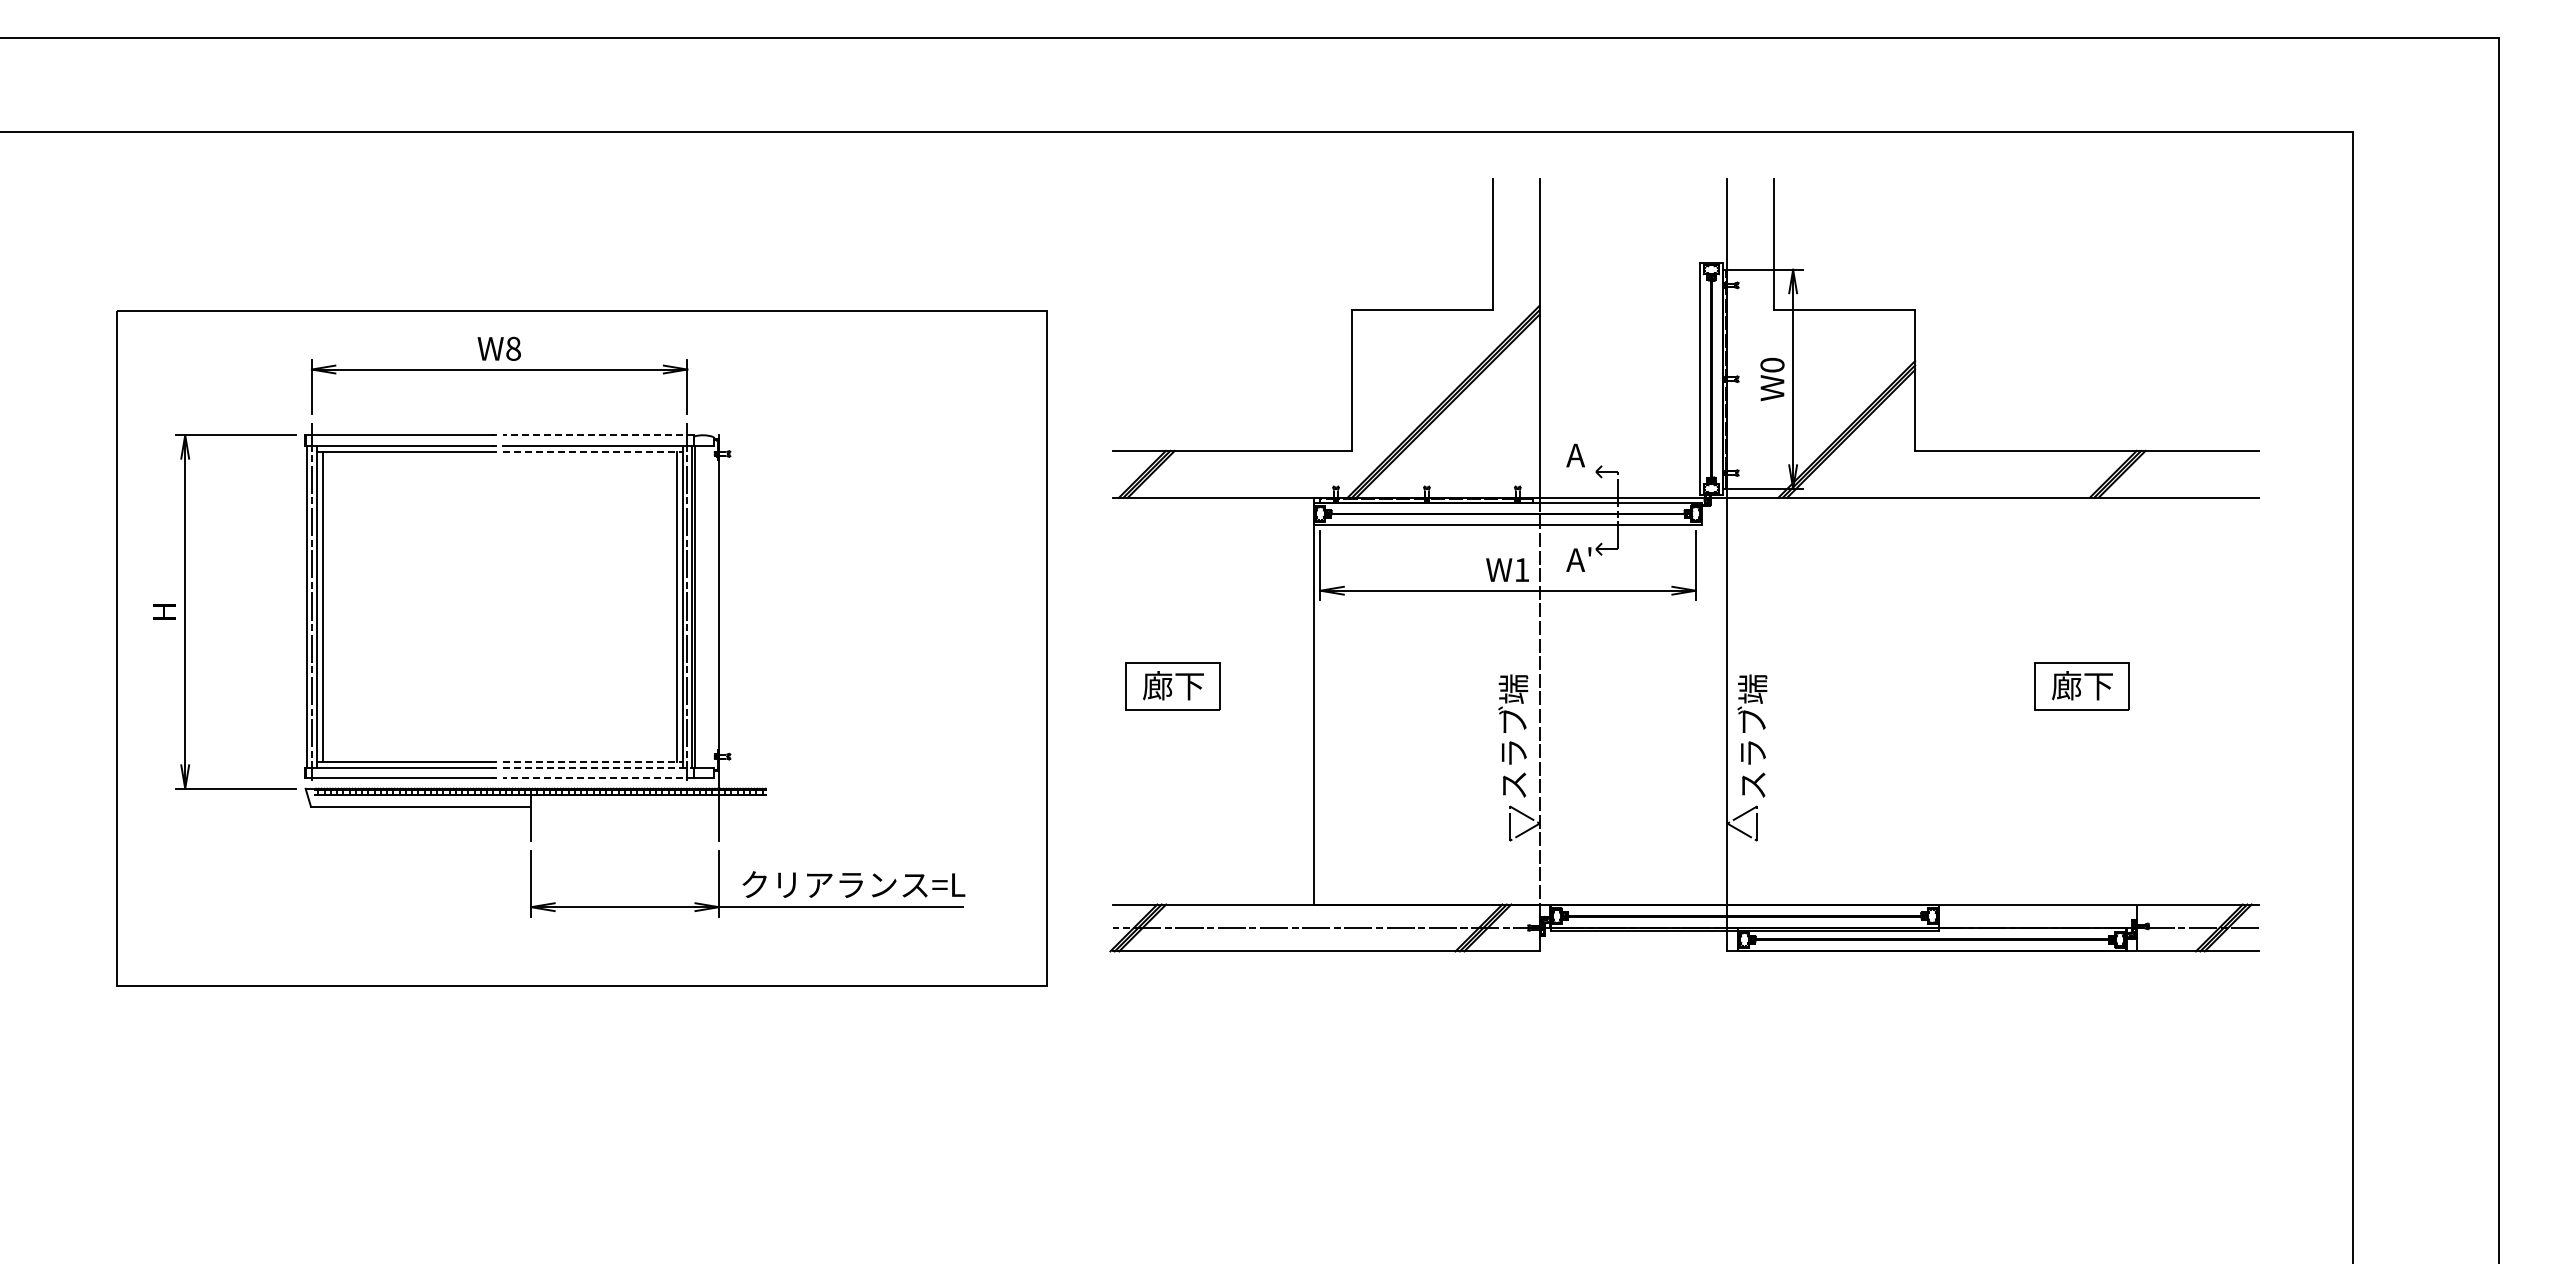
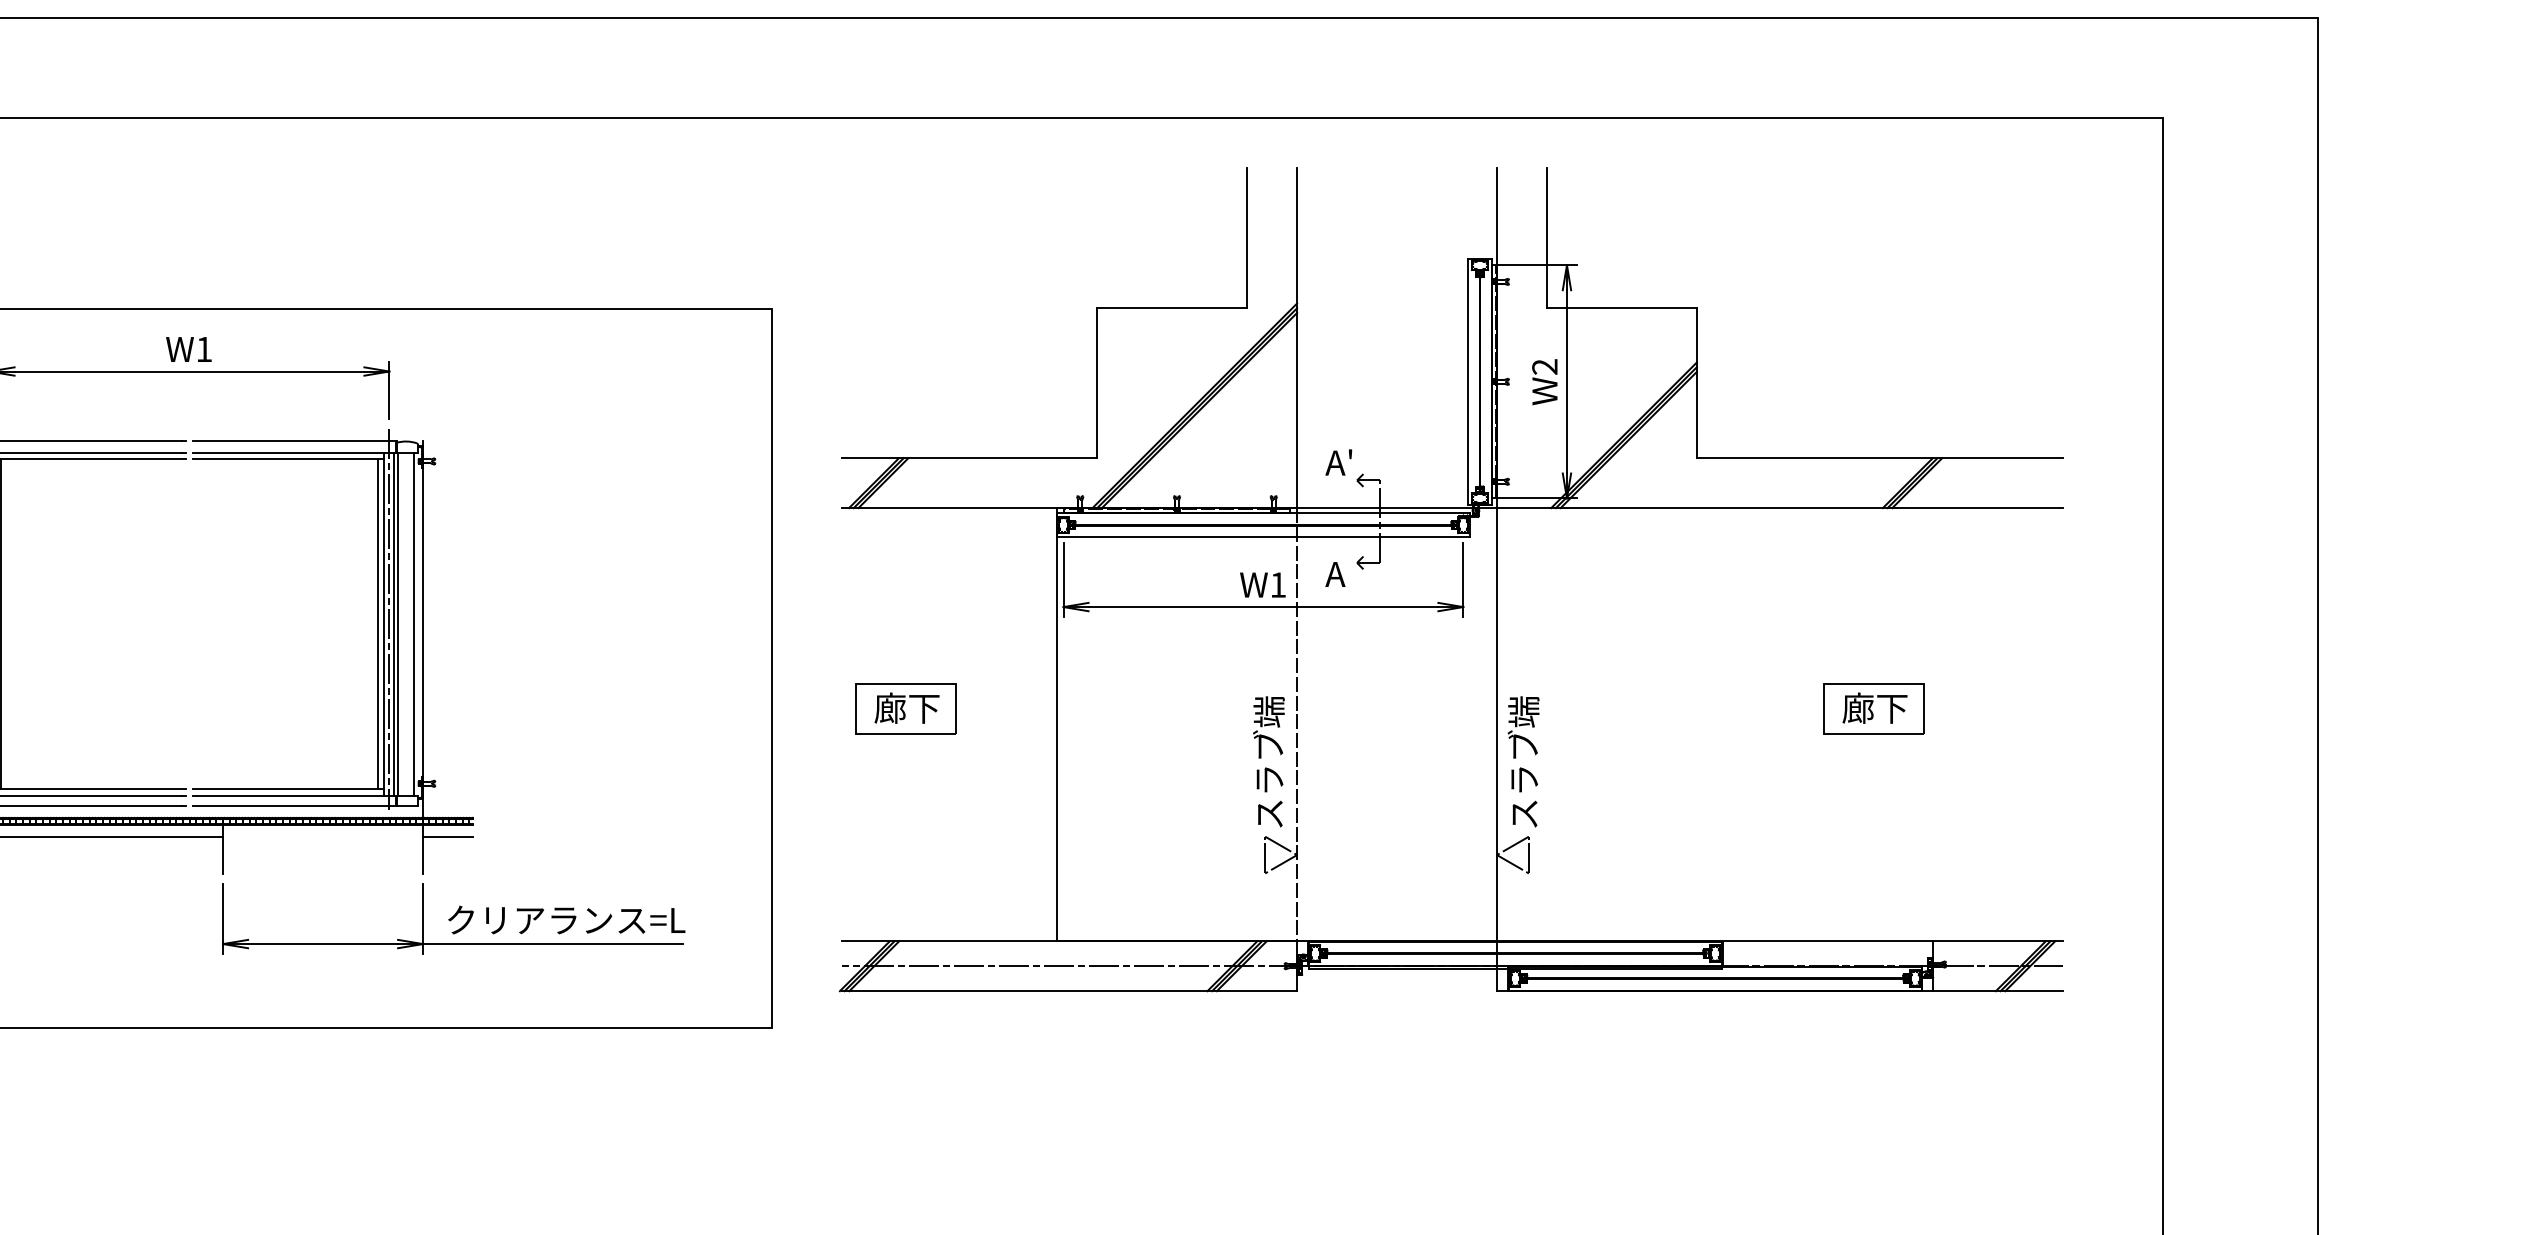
text: (513, 348) -> (204, 349), W8 -> W1
text: (1772, 364) -> (1544, 366), W0 -> W2
line: (598, 435) -> (294, 441), dashed -> solid
text: (1589, 446) -> (1350, 453), A -> A'
line: (592, 451) -> (288, 458), dashed -> solid
text: (1589, 551) -> (1350, 565), A' -> A
line: (710, 607) -> (414, 624), added
line: (592, 761) -> (288, 788), dashed -> solid
line: (598, 768) -> (294, 796), dashed -> solid
line: (598, 777) -> (294, 805), dashed -> solid
line: (741, 806) -> (447, 836), added

